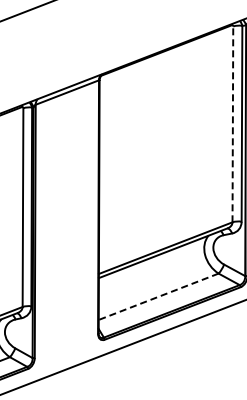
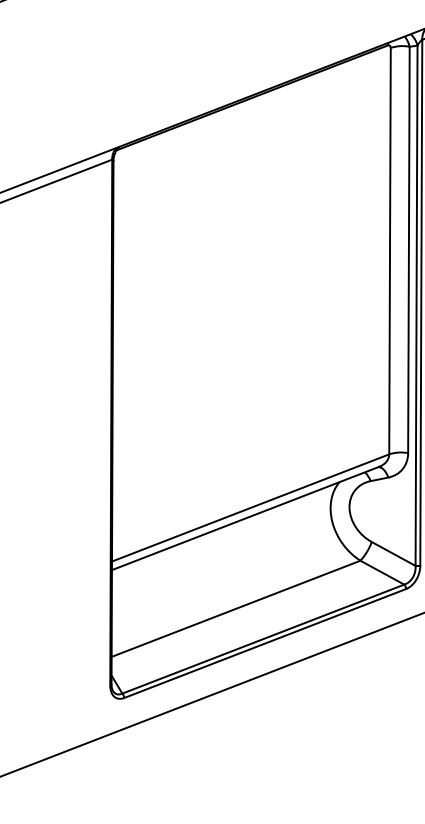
line: (232, 124) -> (389, 251), dashed -> solid
line: (158, 296) -> (235, 608), dashed -> solid

